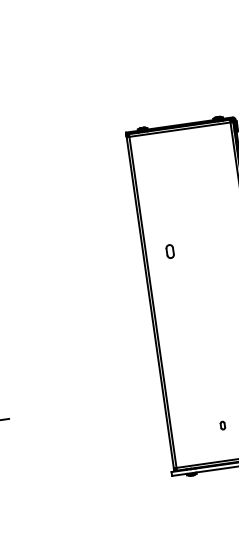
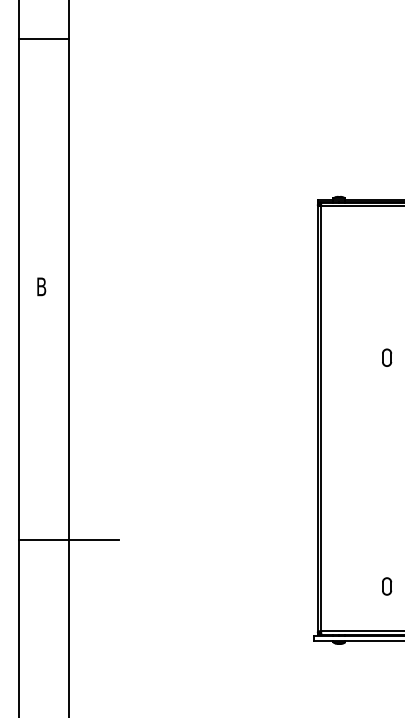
part: (170, 251) -> (387, 357), moved
part: (223, 425) -> (387, 586), size x1.67

